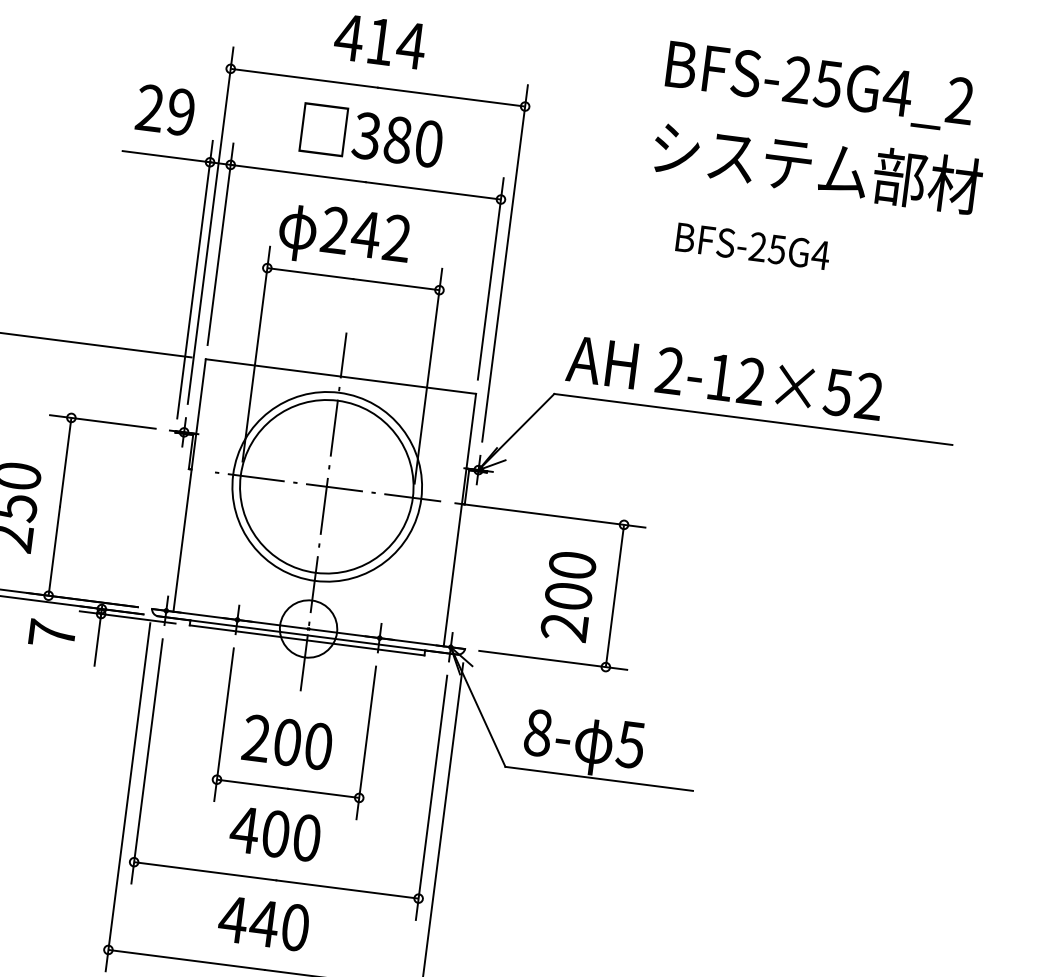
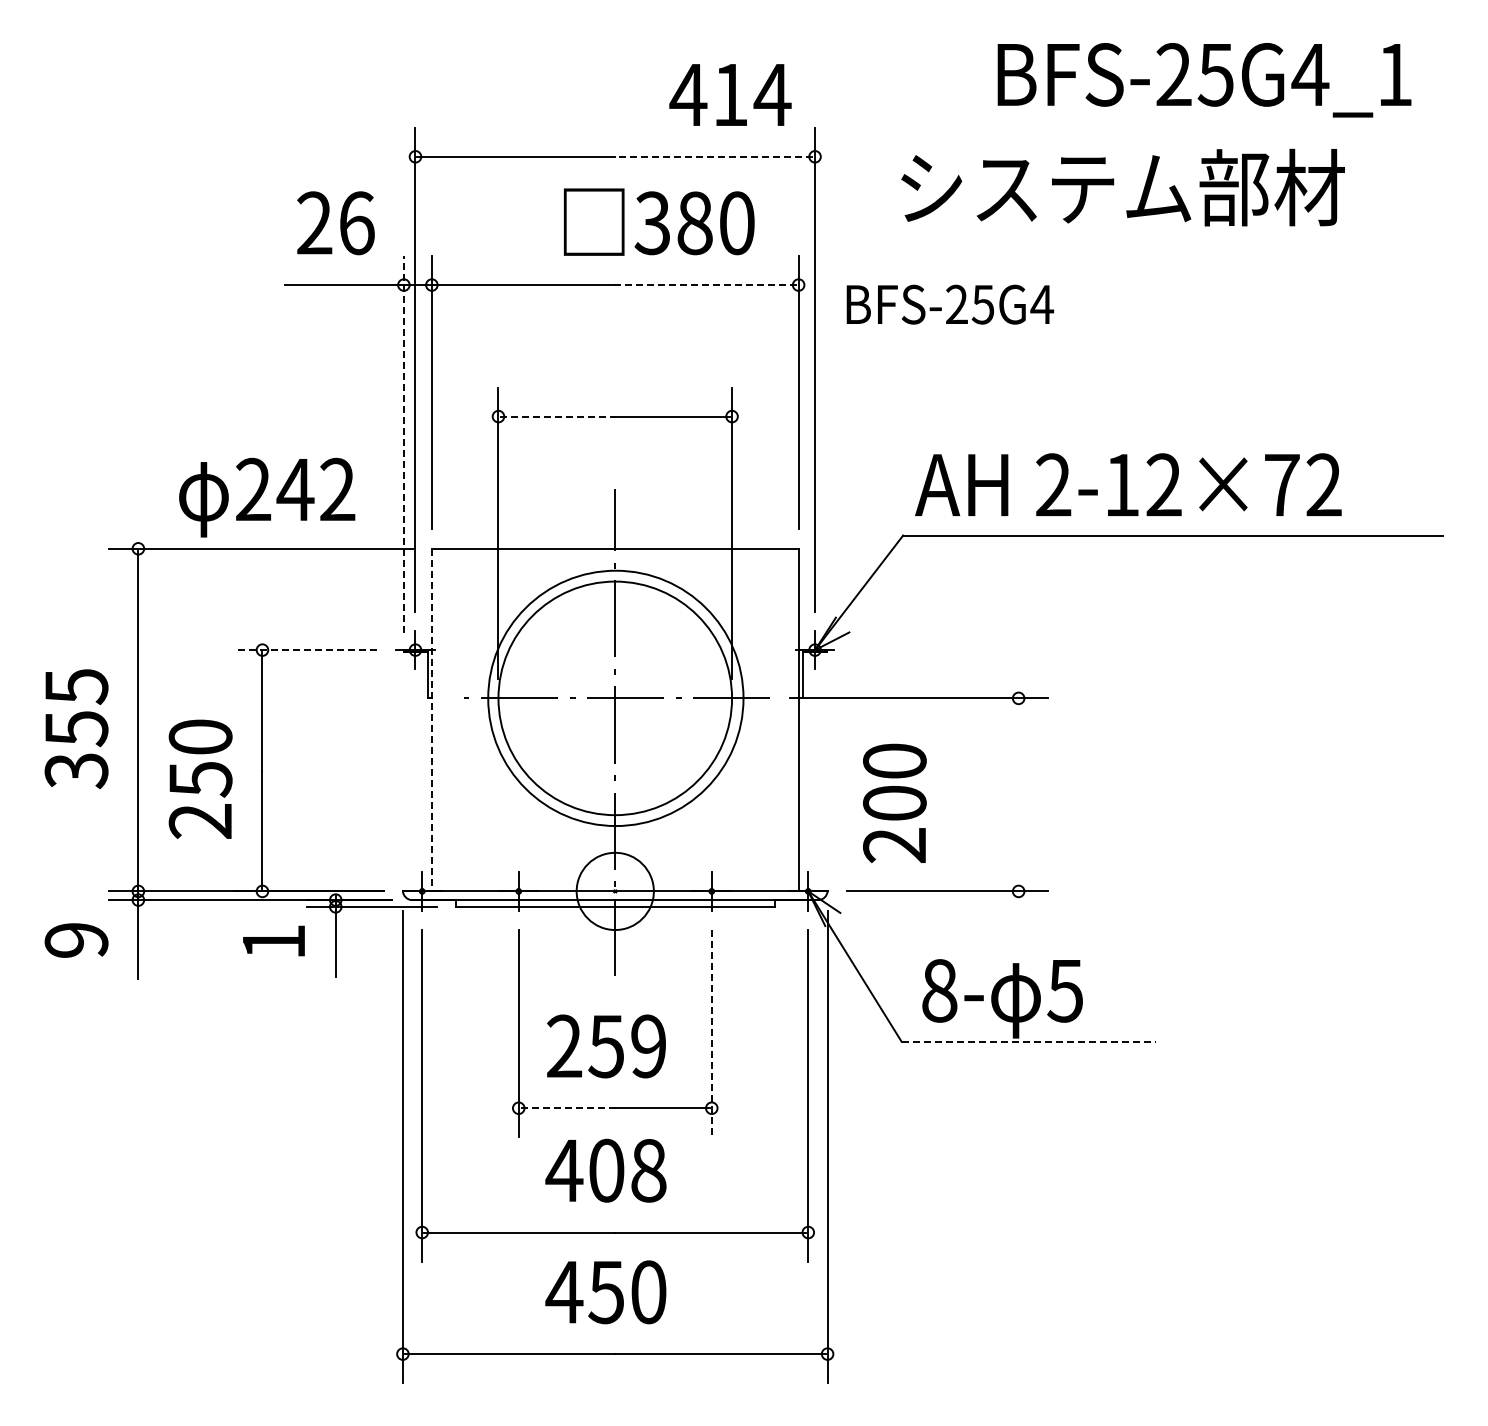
text: (380, 41) -> (730, 94), moved
line: (451, 96) -> (714, 156), solid -> dashed
text: (959, 100) -> (1394, 74), BFS-25G4_2 -> BFS-25G4_1
text: (180, 112) -> (356, 223), 29 -> 26
text: (372, 135) -> (659, 221), moved
text: (817, 166) -> (1122, 187), moved
line: (433, 191) -> (706, 285), solid -> dashed
text: (344, 237) -> (267, 497), moved
text: (753, 246) -> (950, 304), moved
line: (311, 273) -> (558, 416), solid -> dashed
line: (194, 278) -> (403, 443), solid -> dashed
text: (837, 392) -> (1281, 485), 2-12×52 -> 2-12×72
line: (103, 422) -> (305, 650), solid -> dashed
line: (189, 485) -> (431, 720), solid -> dashed
text: (568, 595) -> (894, 802), moved
line: (614, 595) -> (1018, 794), removed
text: (52, 633) -> (273, 941), 7 -> 1
line: (366, 742) -> (711, 1033), solid -> dashed
text: (302, 744) -> (627, 1046), 200 -> 259
line: (599, 778) -> (1029, 1041), solid -> dashed
line: (253, 784) -> (568, 1108), solid -> dashed
text: (306, 837) -> (648, 1170), 400 -> 408
text: (264, 923) -> (606, 1292), 440 -> 450

